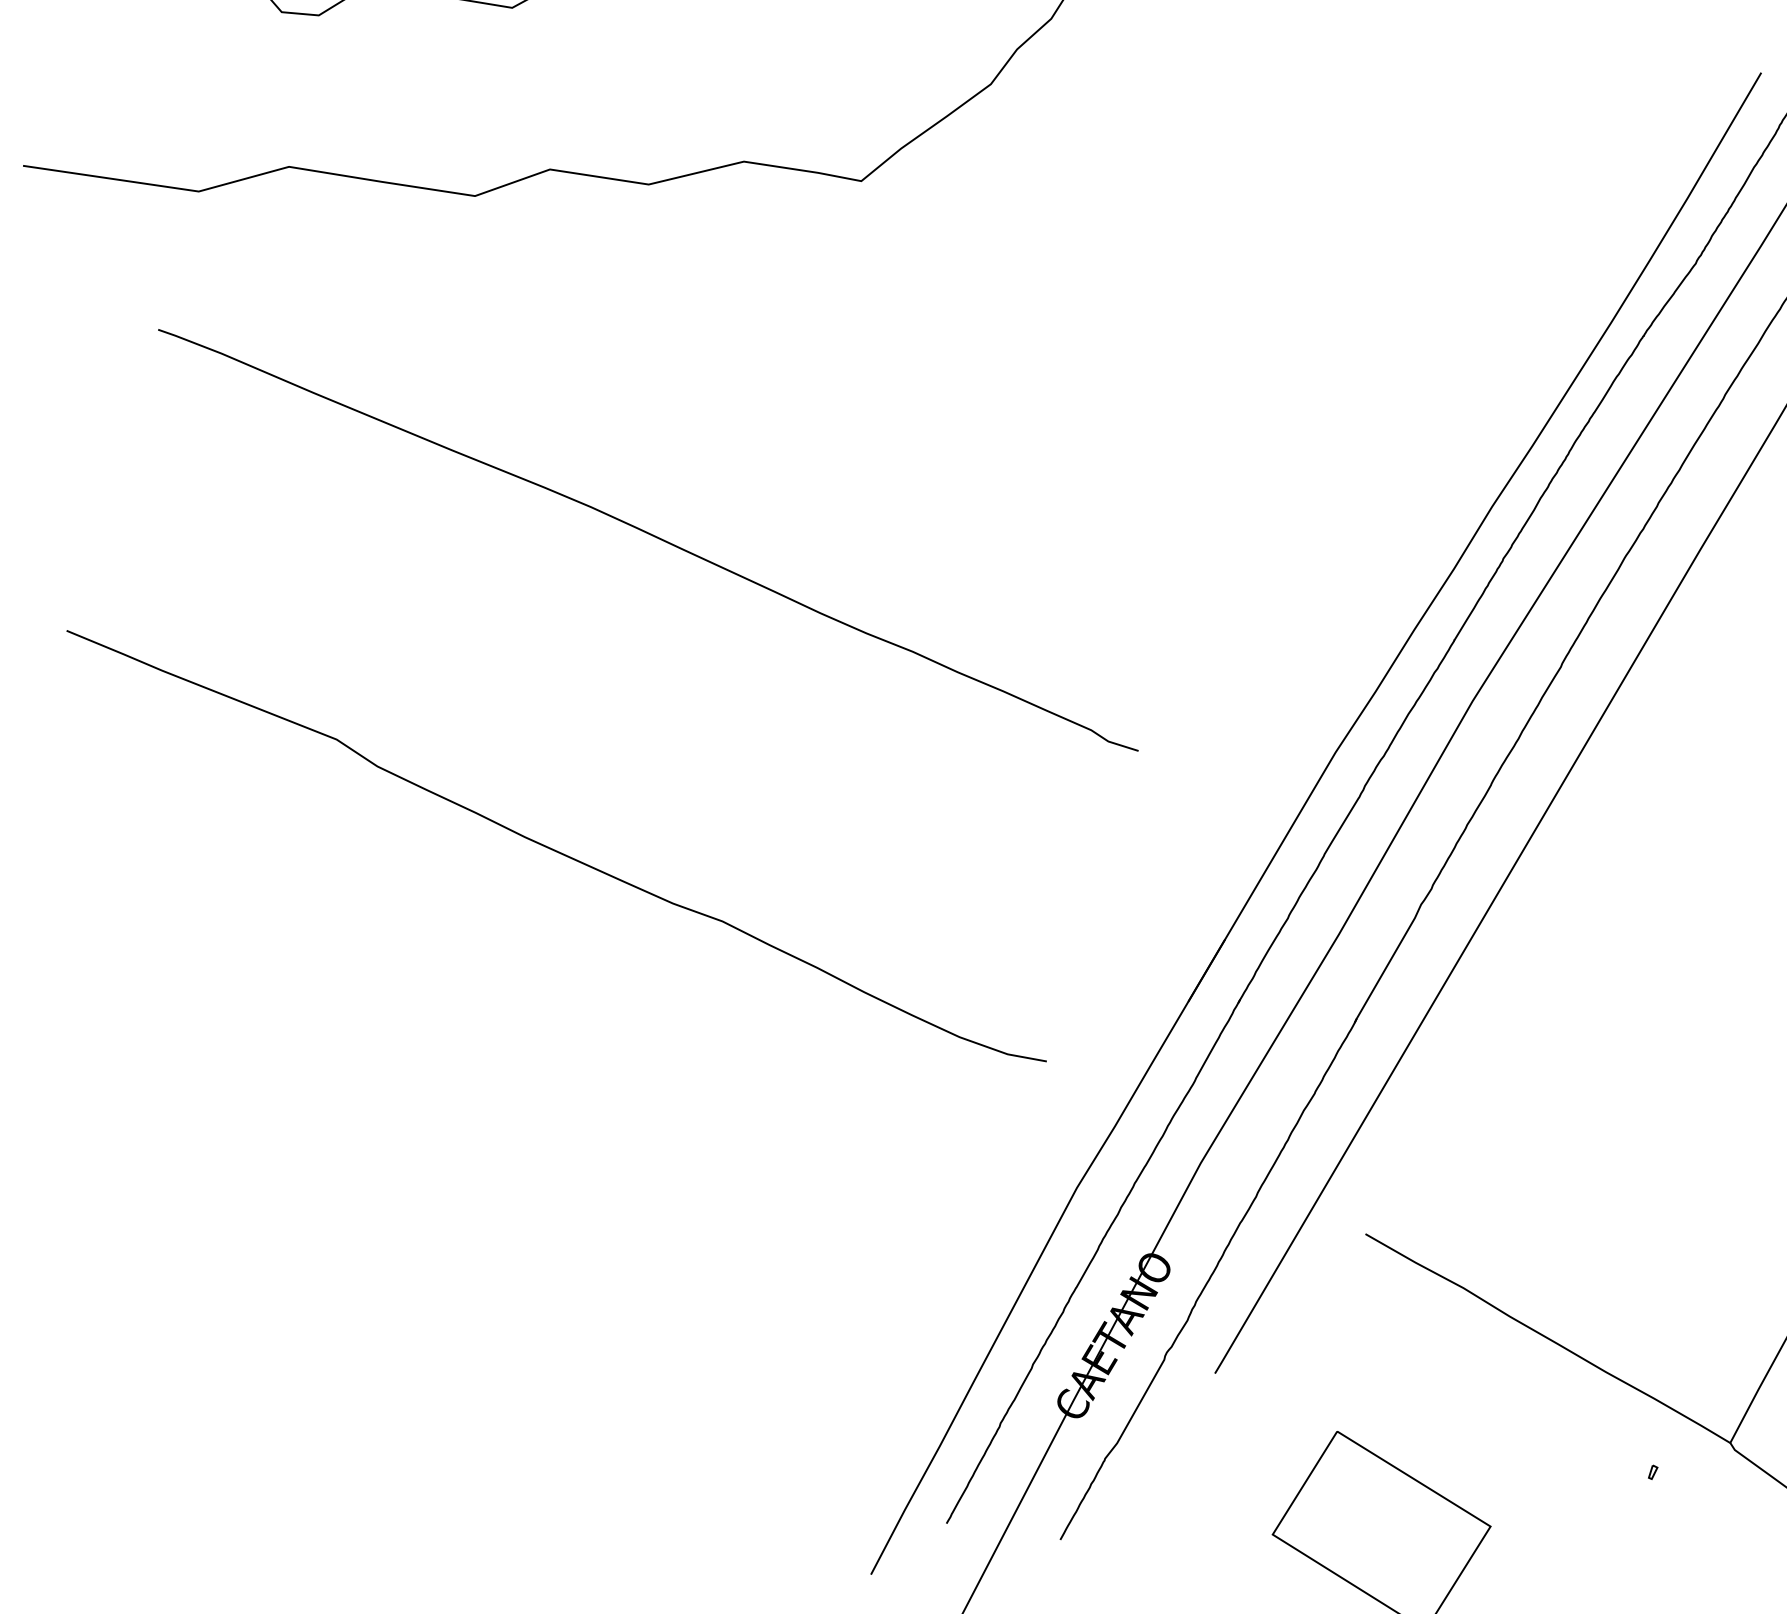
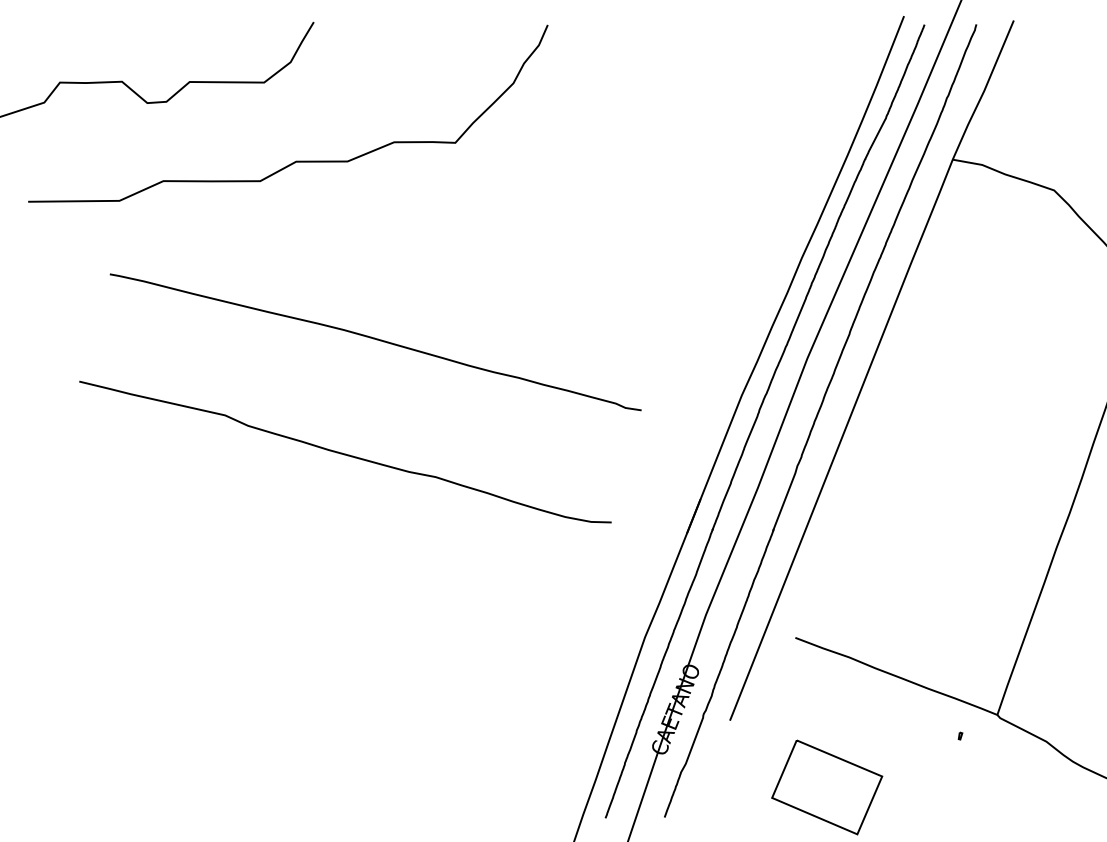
curve: (556, 848) -> (345, 453), moved

